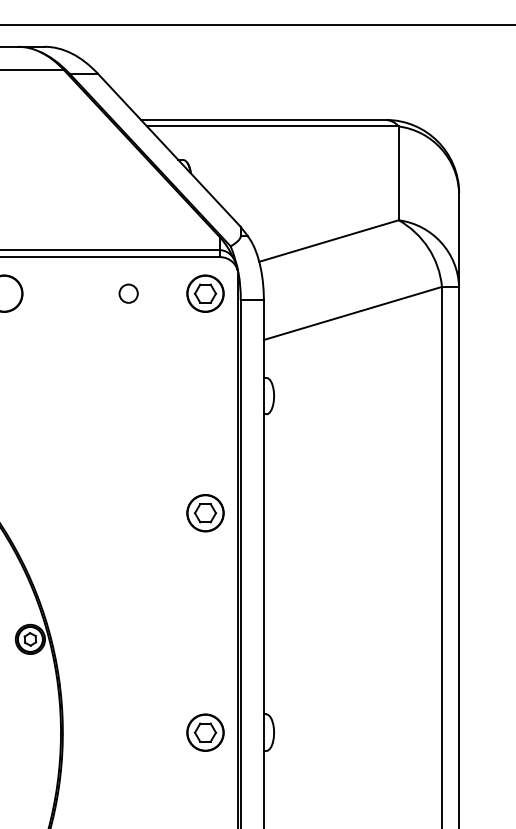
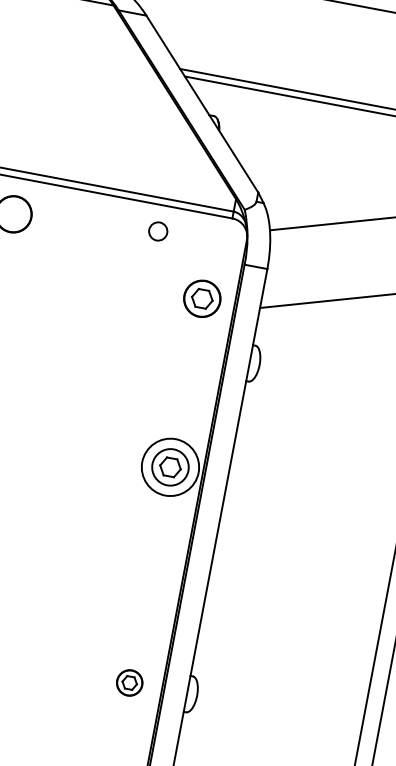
circle: (128, 293) -> (158, 231), moved
part: (205, 293) -> (202, 298), moved
circle: (205, 513) -> (170, 467), size x1.6
part: (205, 732) -> (129, 682), size x0.7

